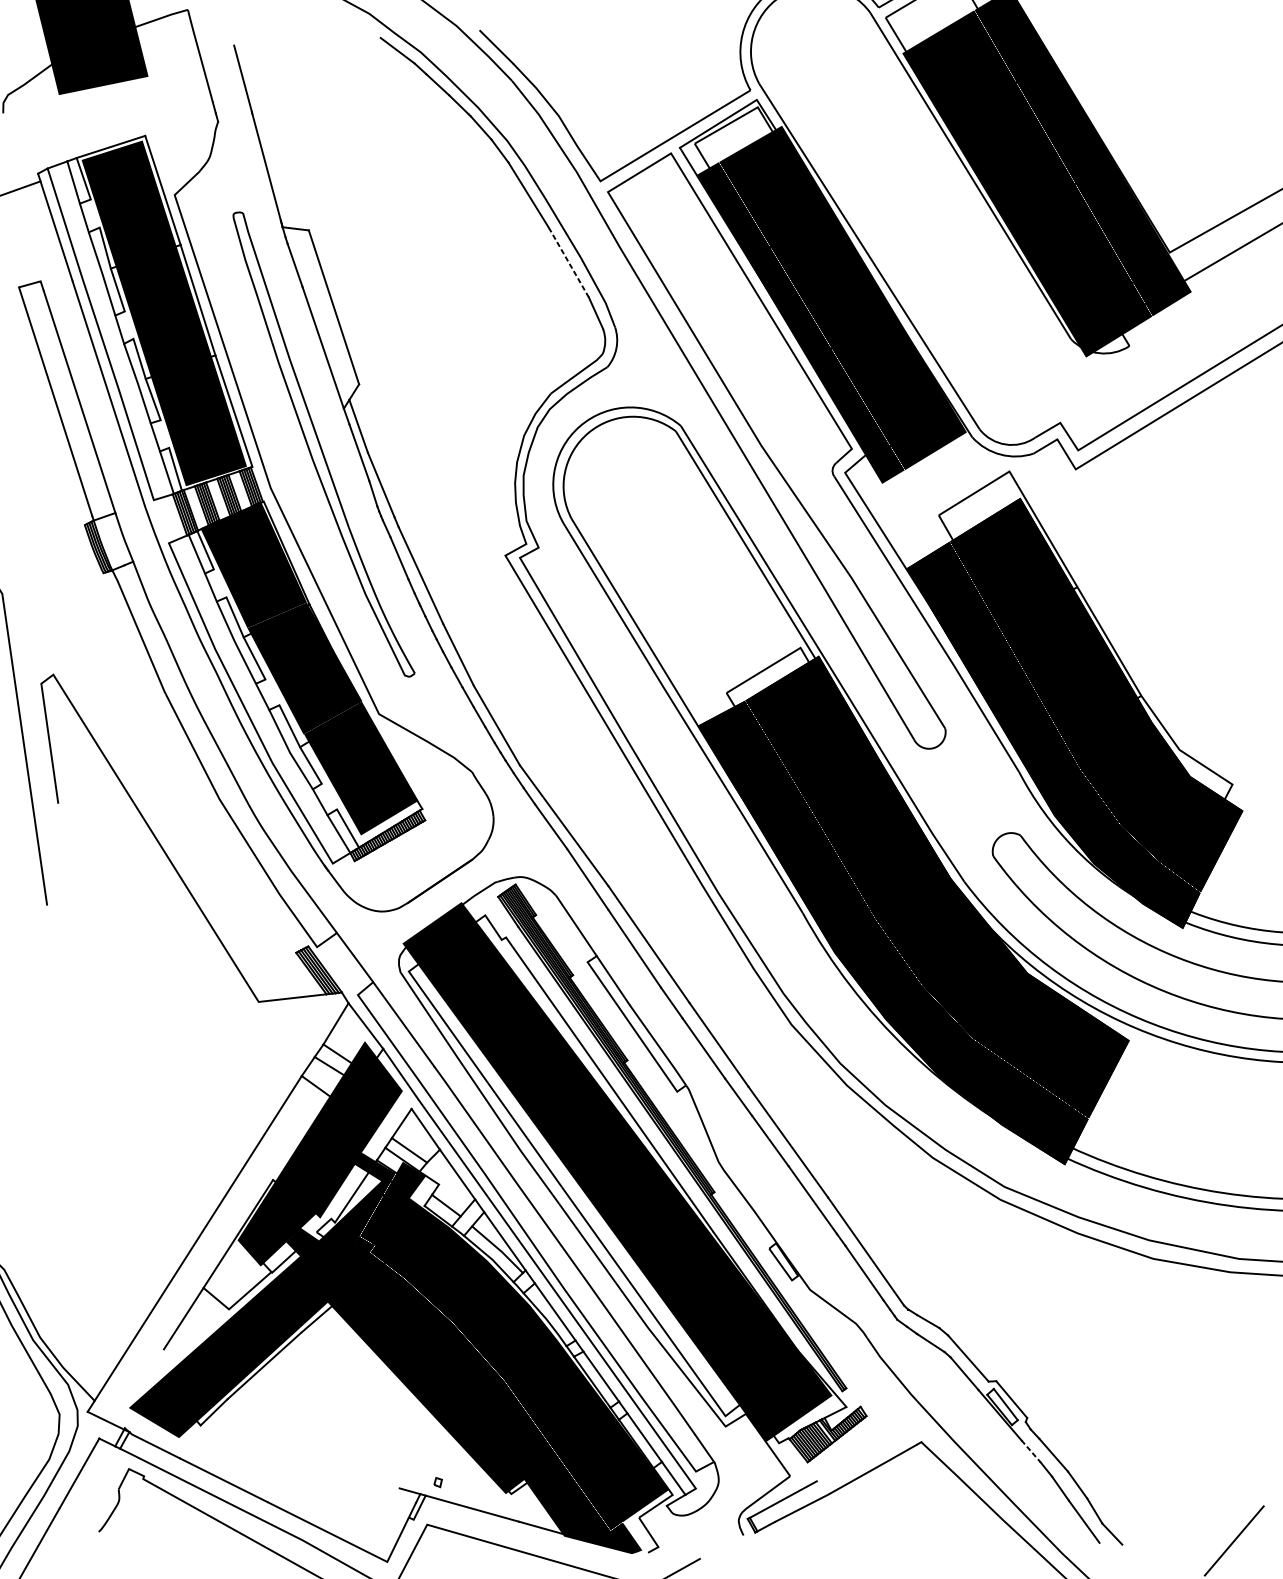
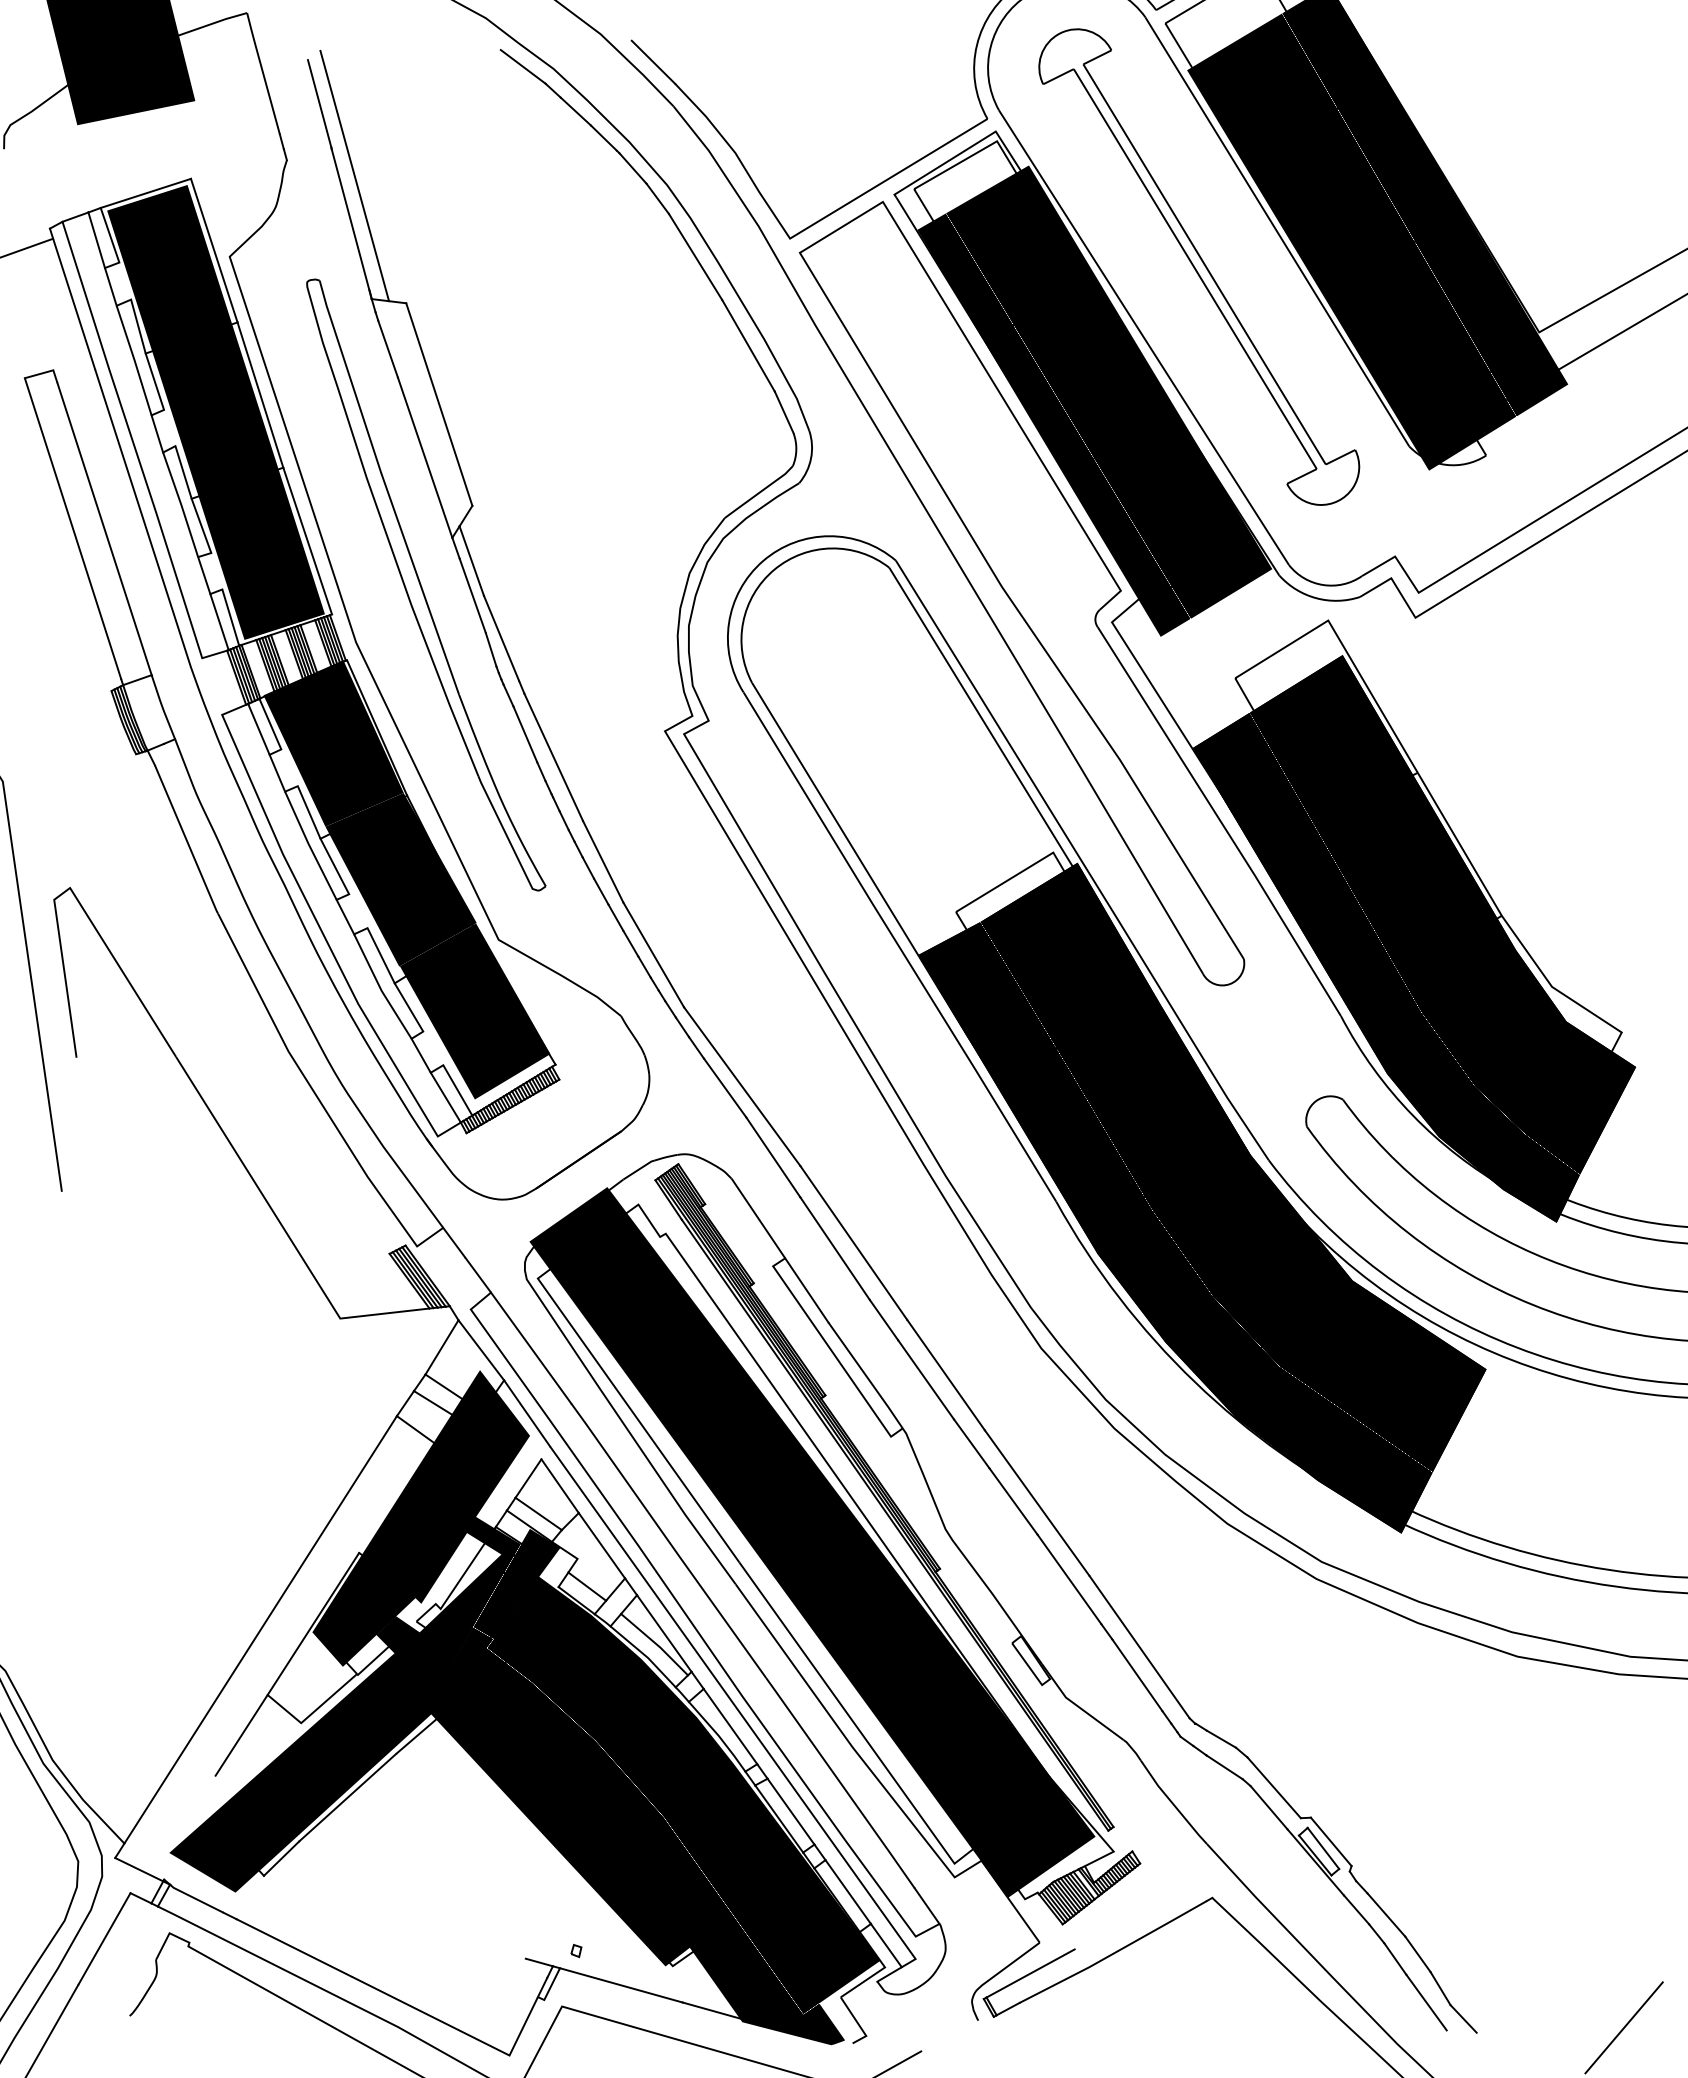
line: (269, 133) -> (354, 175), added
part: (911, 202) -> (1199, 266), added
line: (568, 262) -> (748, 345), dashed -> solid
line: (1030, 1451) -> (1356, 1910), dashed -> solid

